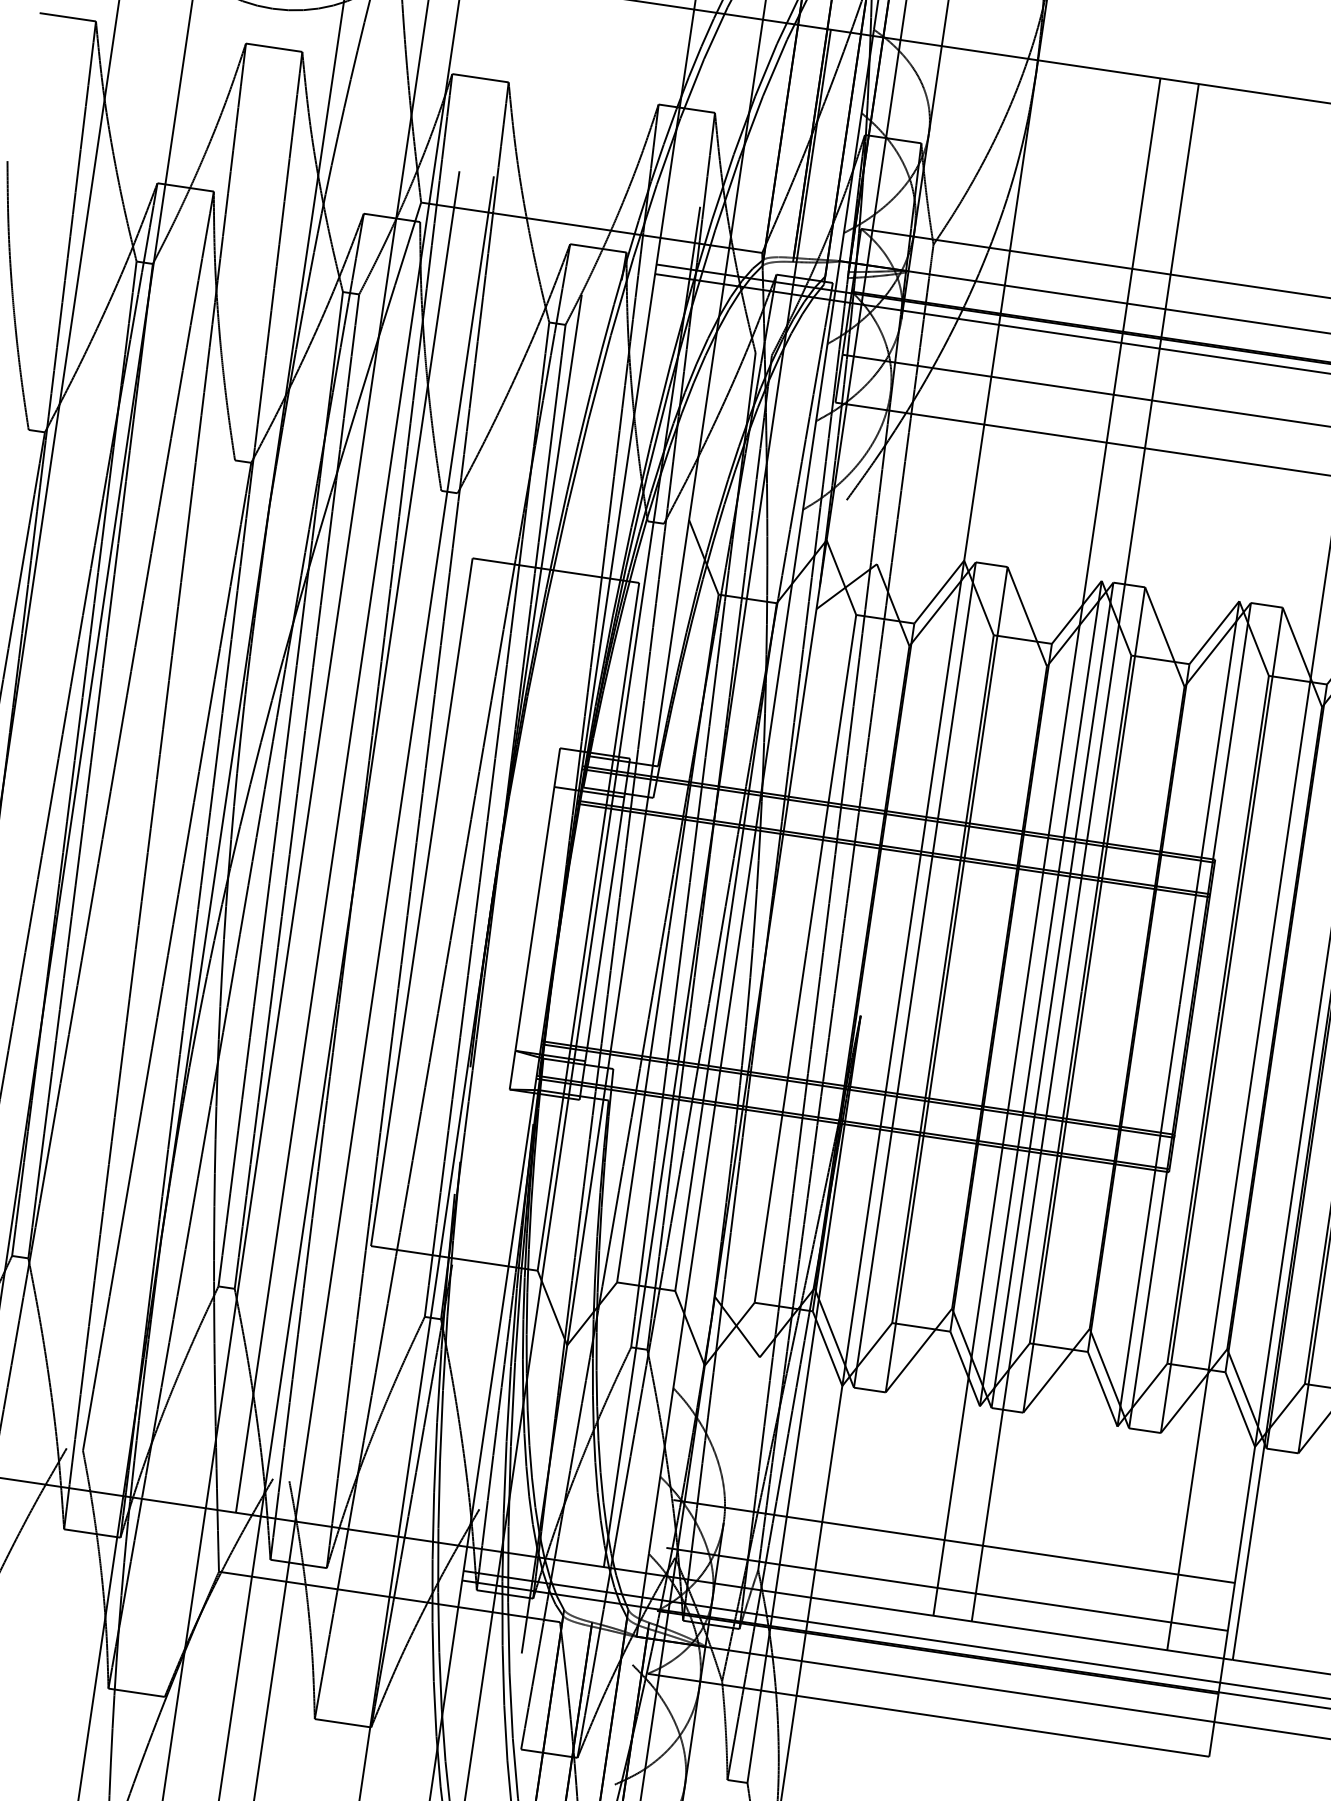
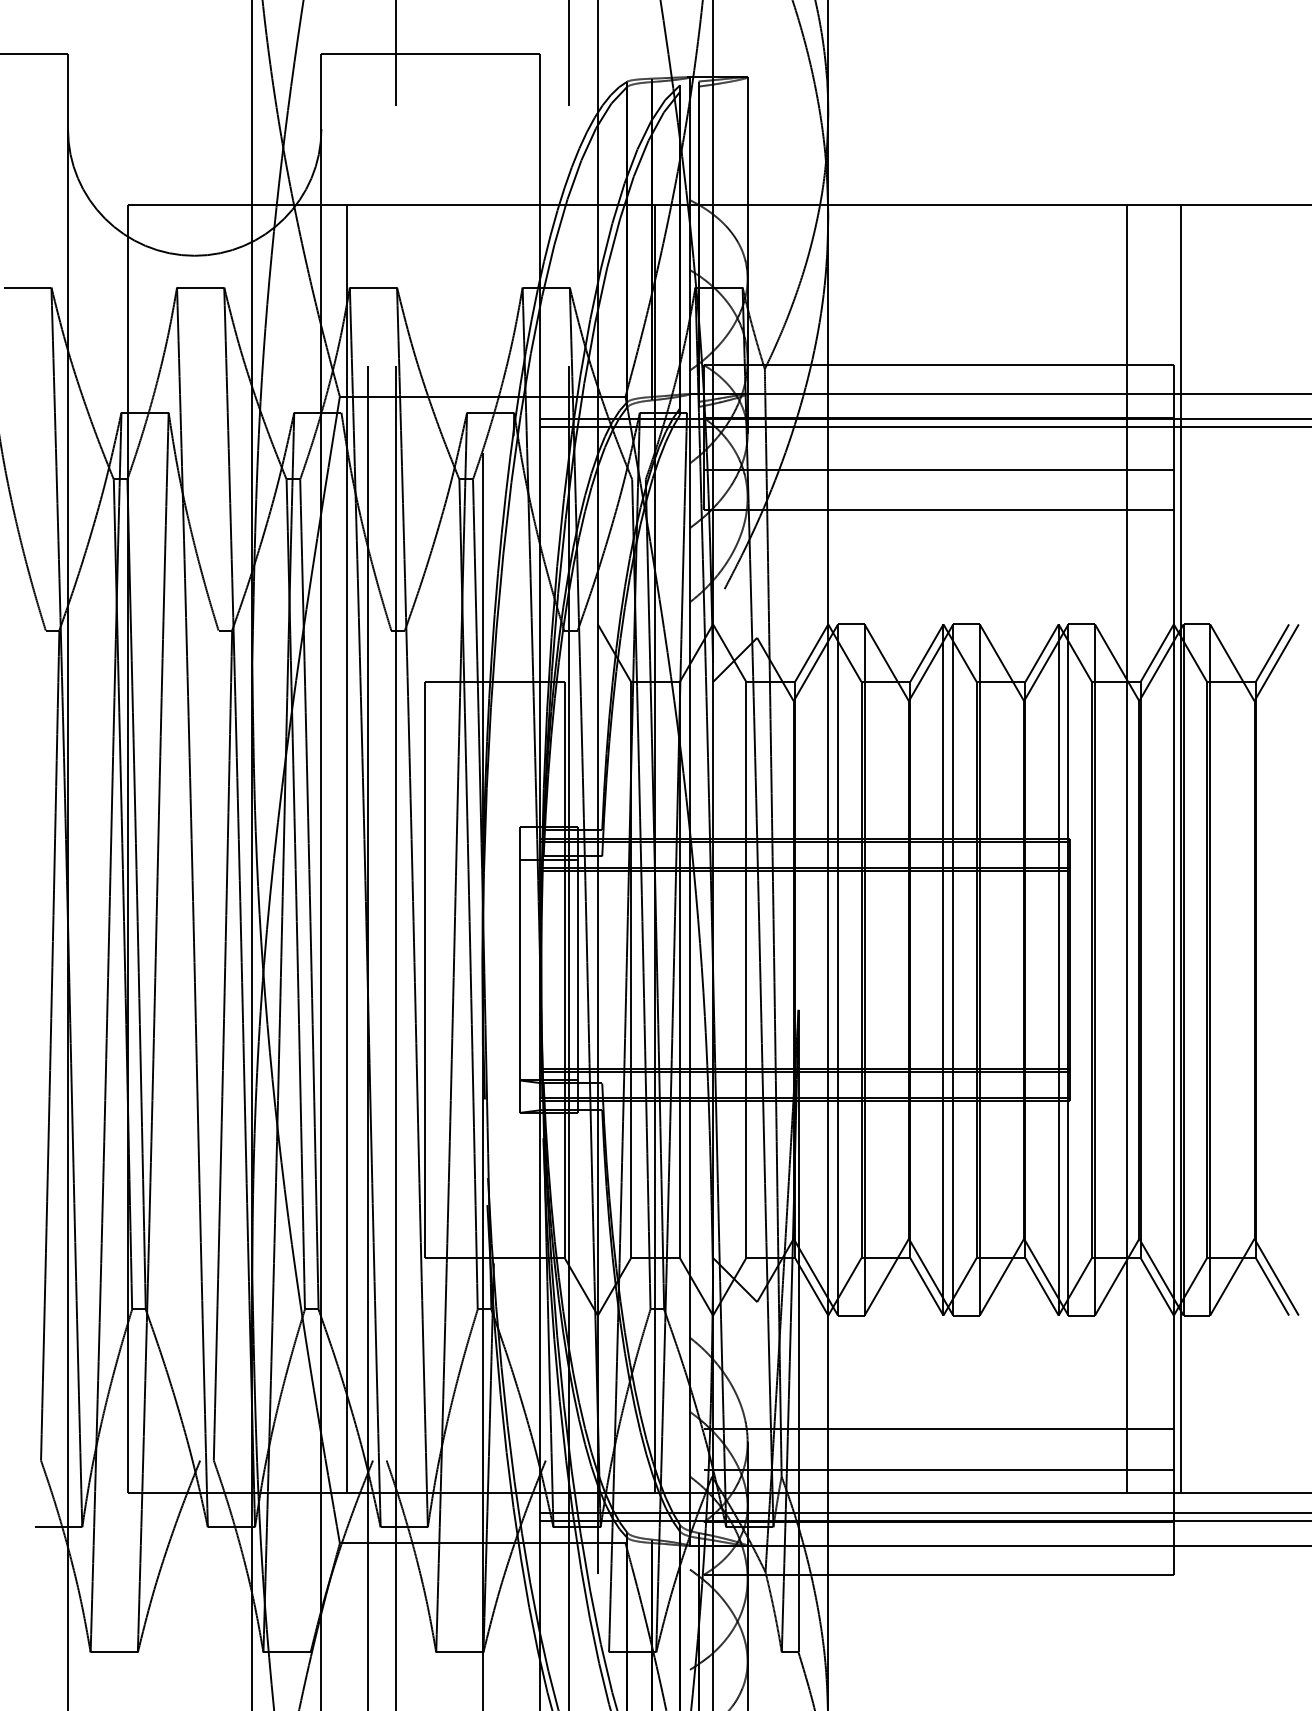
line: (1046, 846) -> (930, 848), removed
line: (1084, 851) -> (962, 848), removed

